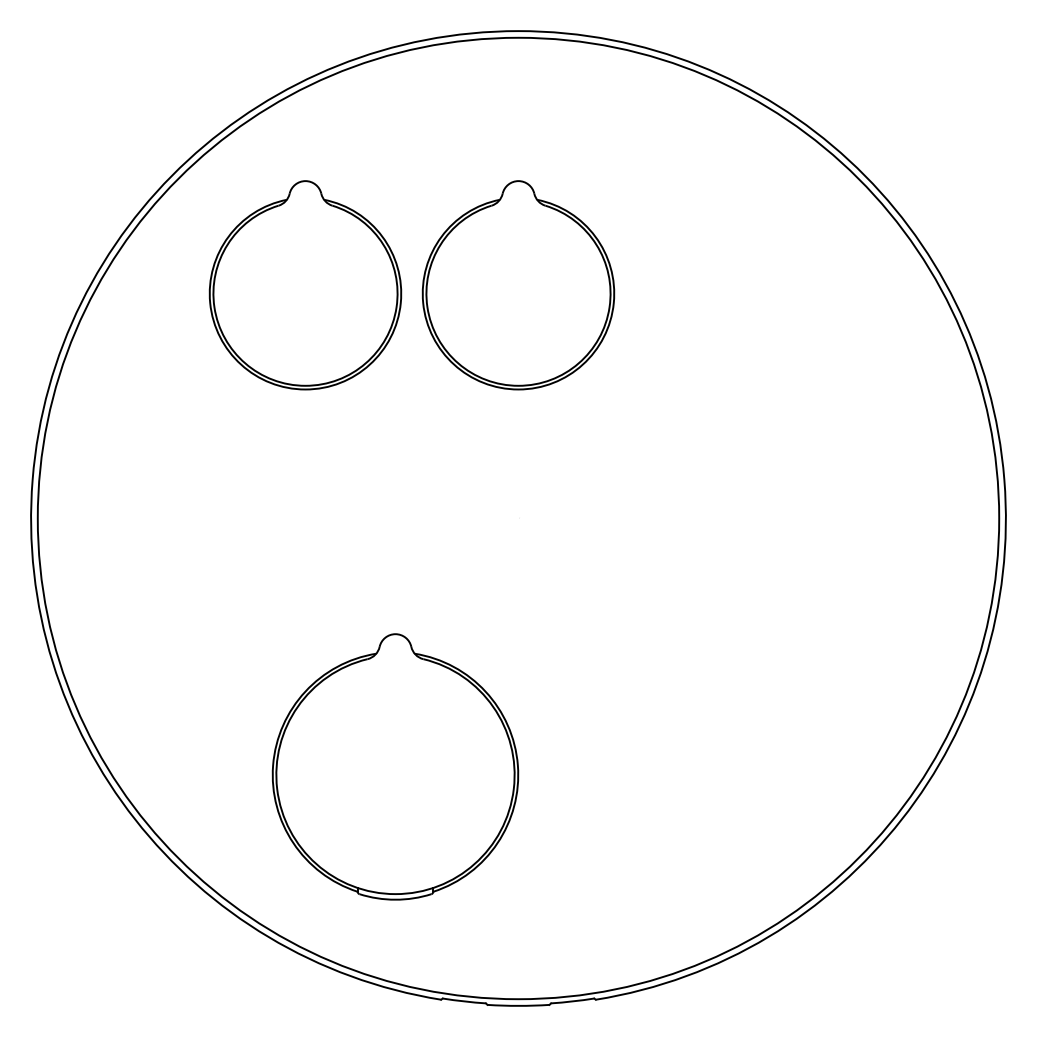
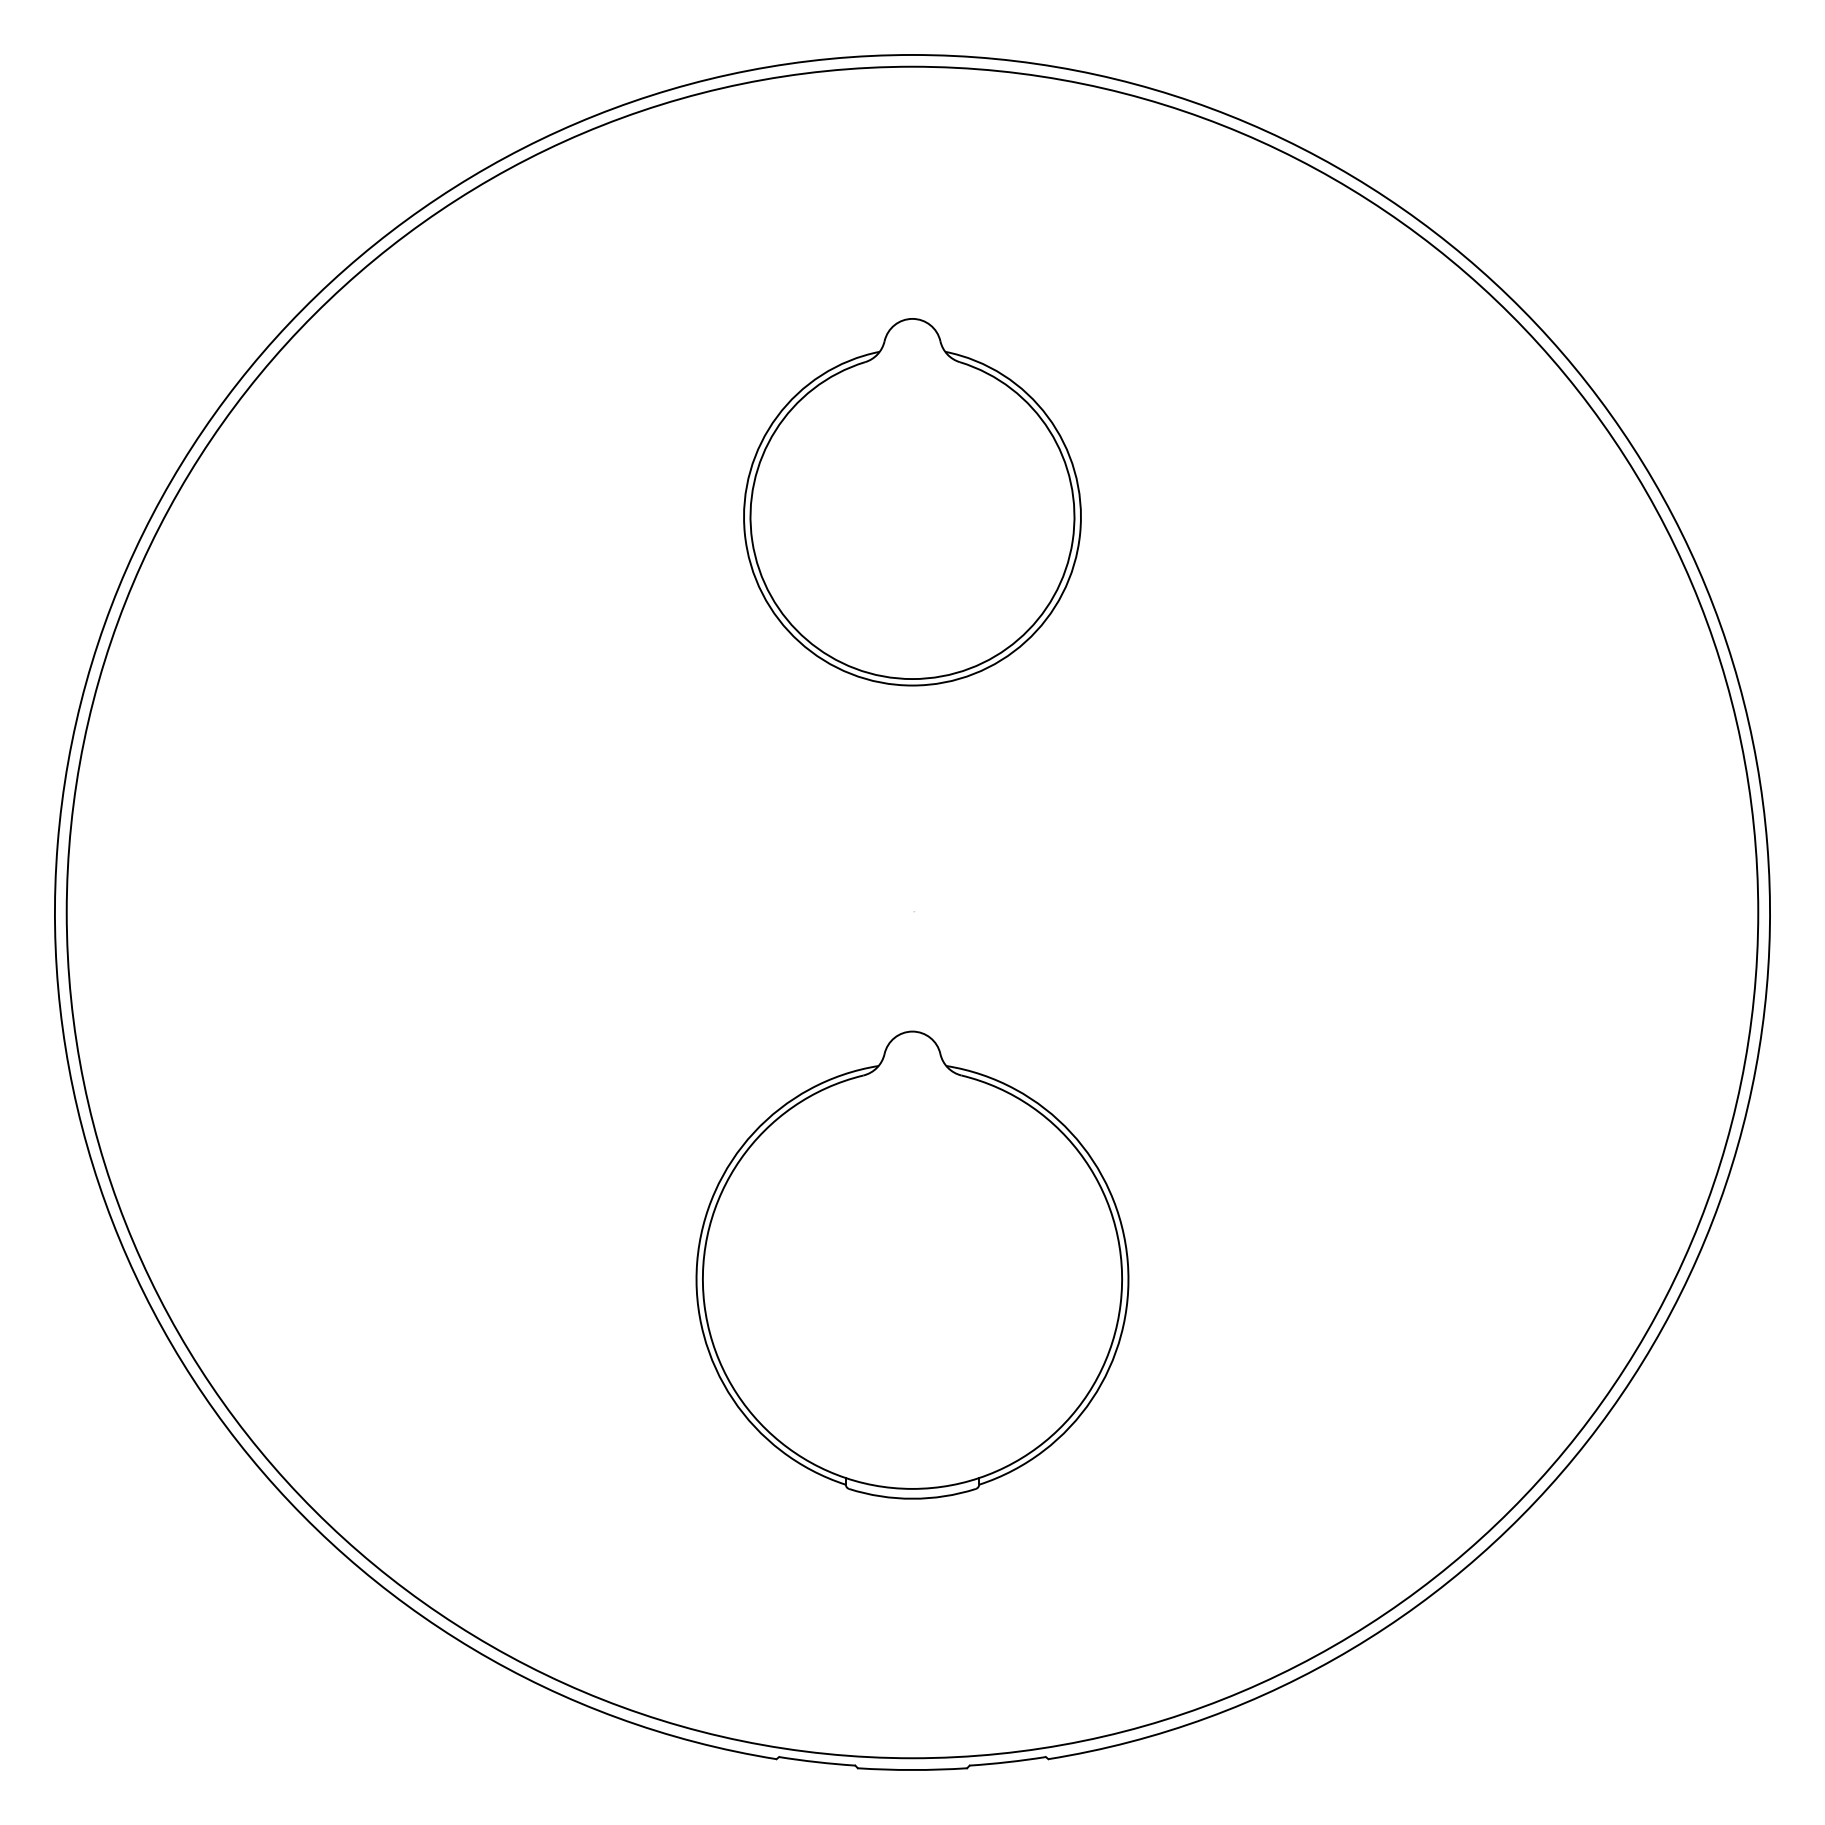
part: (305, 285) -> (537, 502), removed
part: (395, 766) -> (912, 1264), moved

